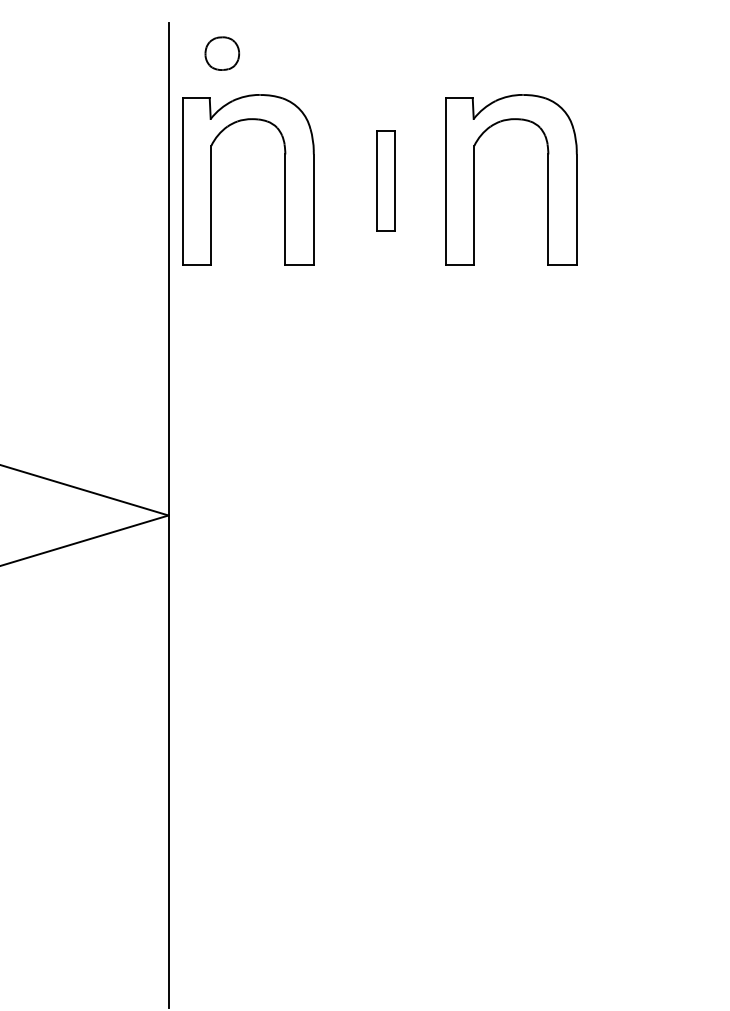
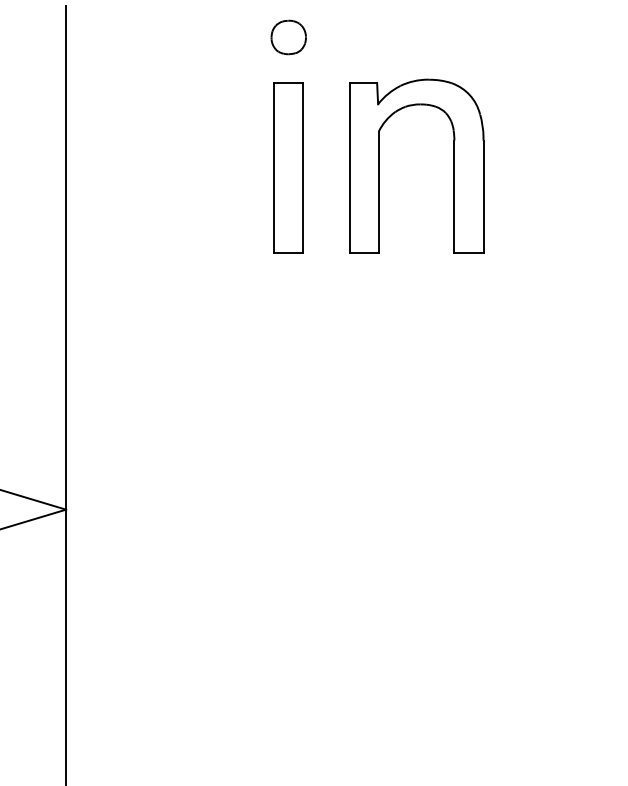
part: (221, 53) -> (287, 37), moved
part: (284, 179) -> (184, 166), removed
part: (385, 181) -> (287, 168), size x1.67

